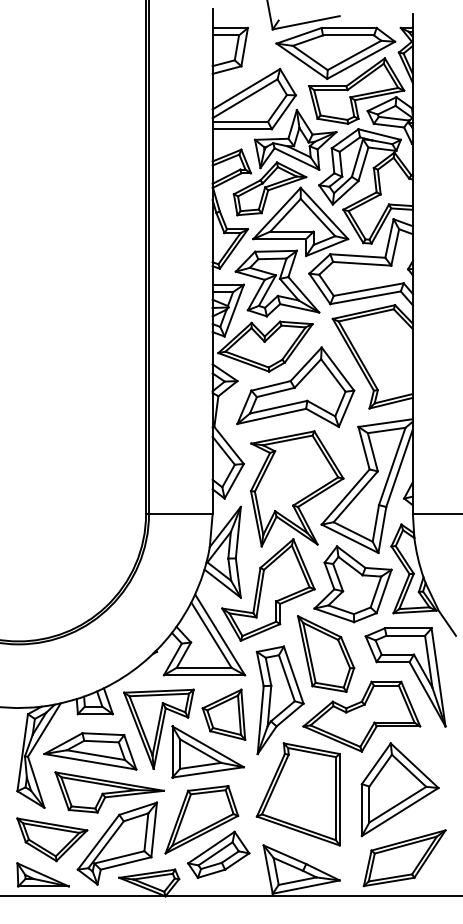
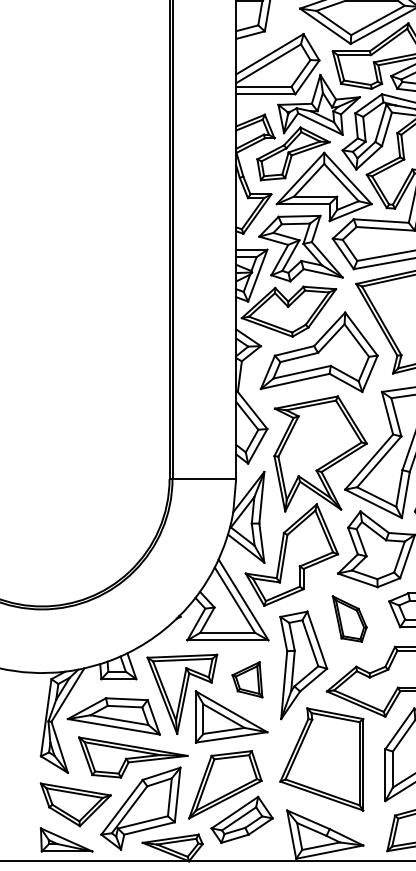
part: (326, 653) -> (349, 618), size x0.6
part: (223, 714) -> (246, 679), size x0.7

